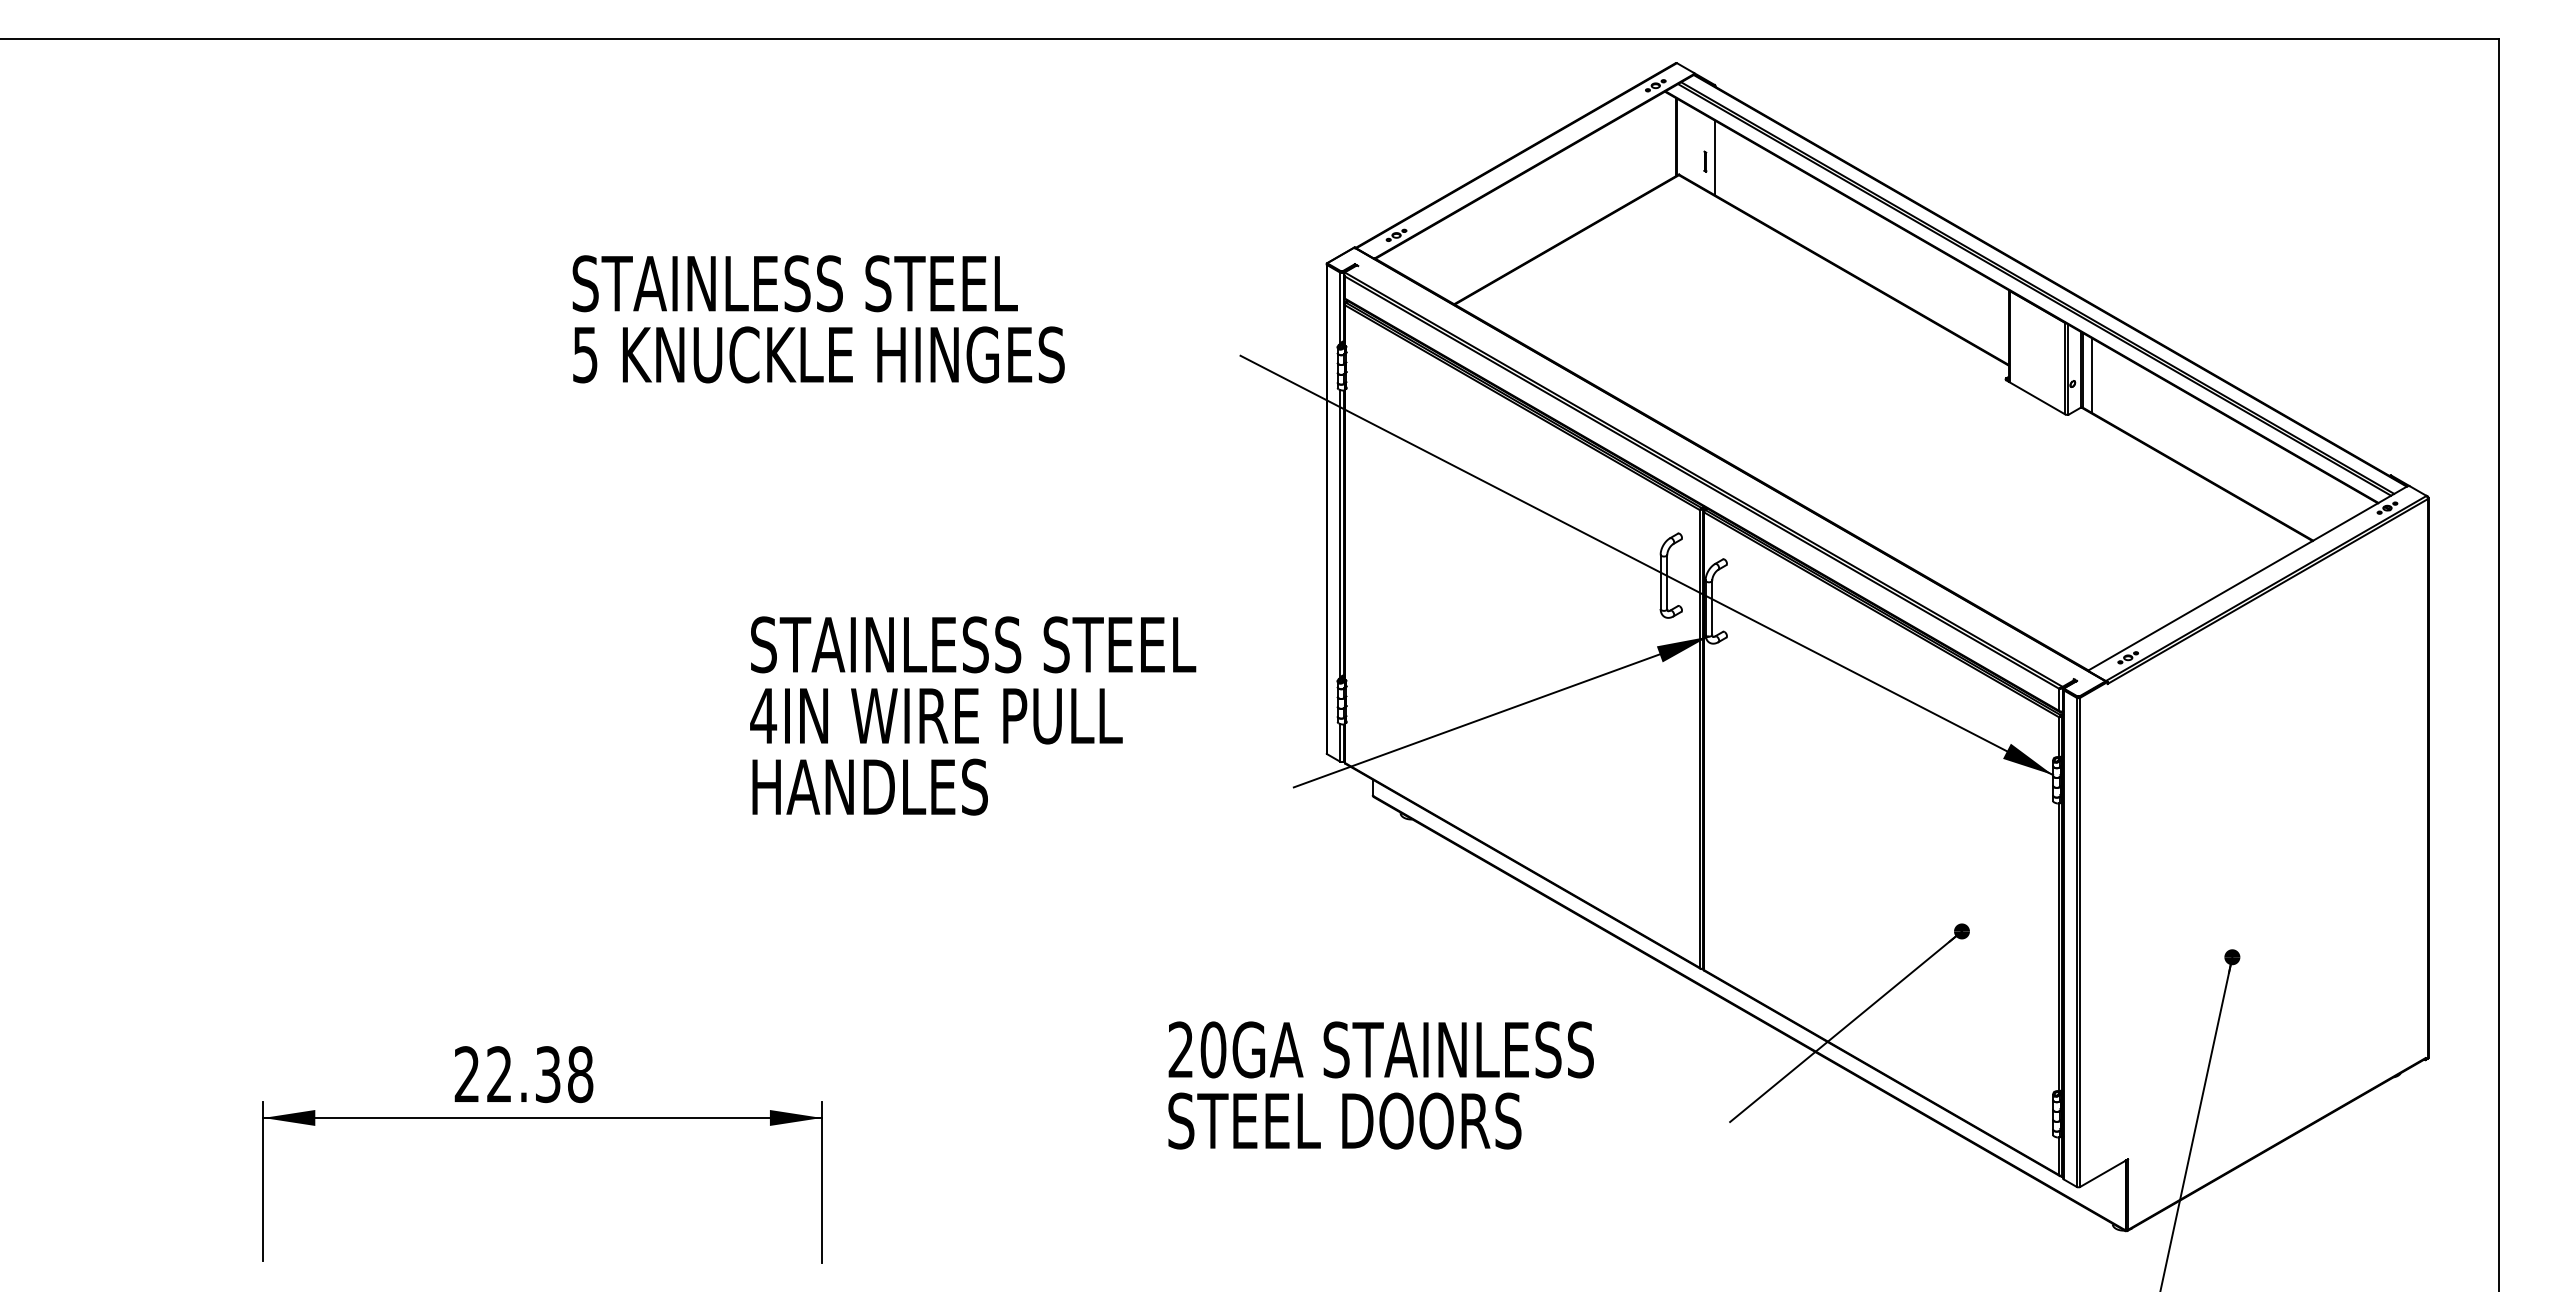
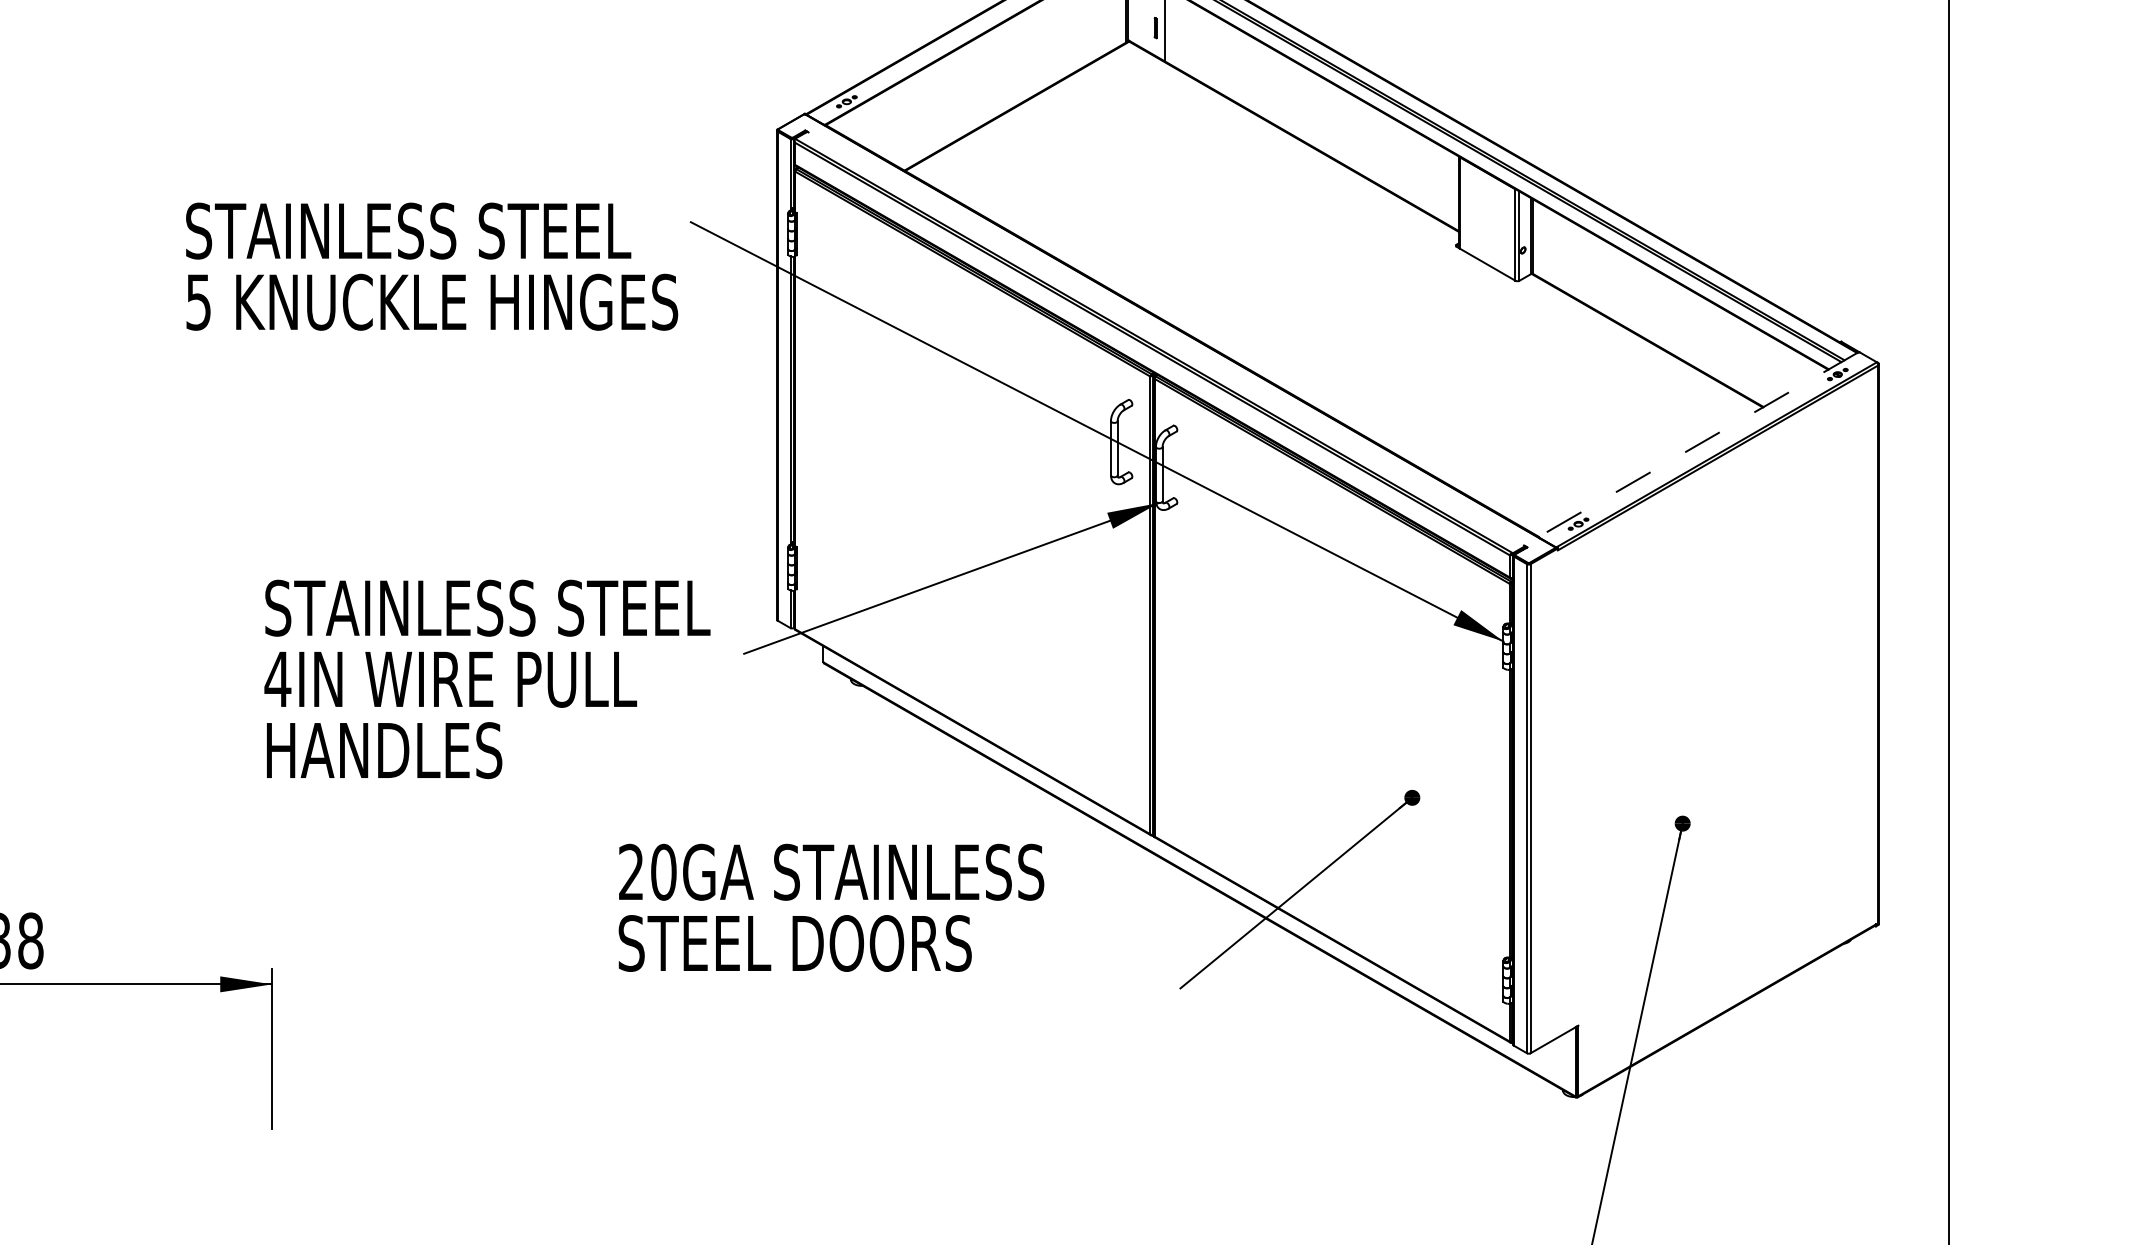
text: (818, 319) -> (431, 266), moved
line: (2092, 375) -> (1542, 241), removed
line: (2247, 578) -> (1697, 444), solid -> dashed
text: (973, 715) -> (487, 678), moved
text: (1380, 1085) -> (830, 907), moved

